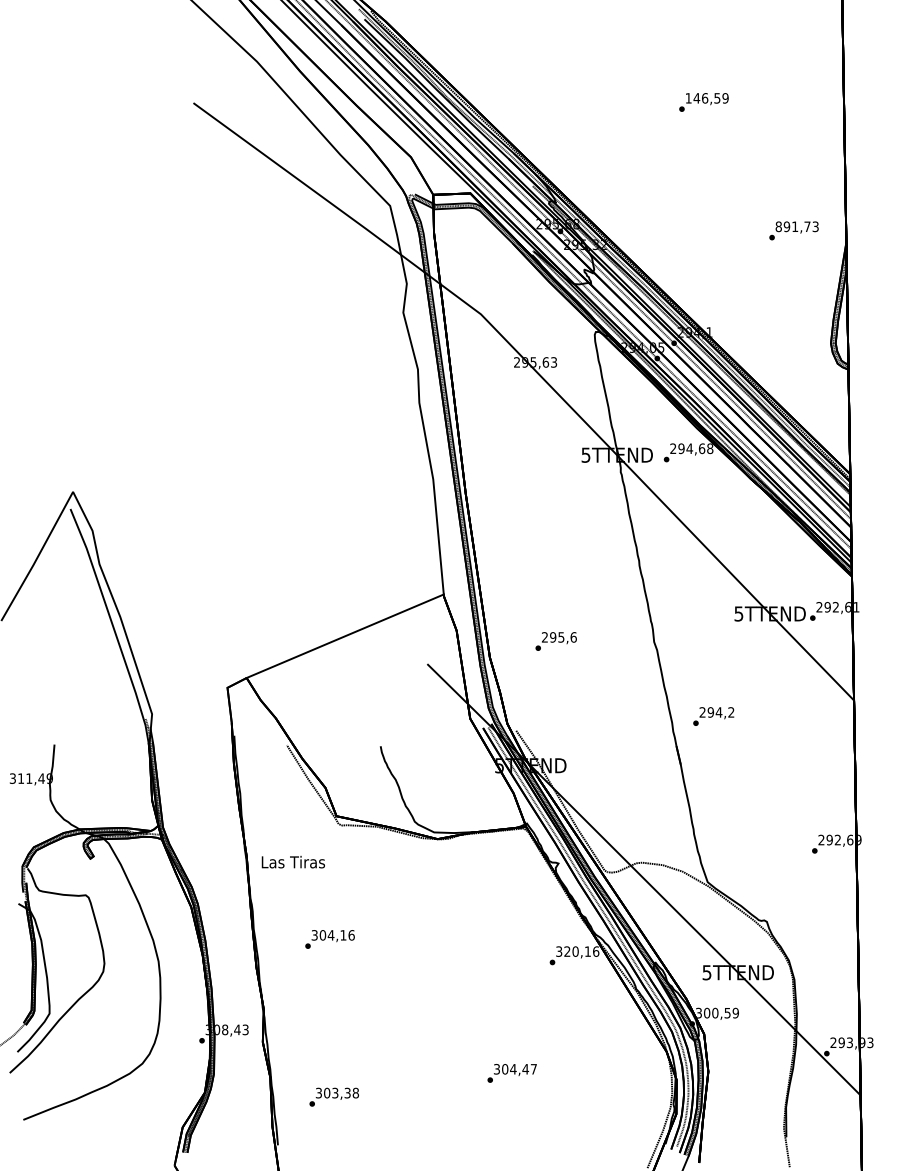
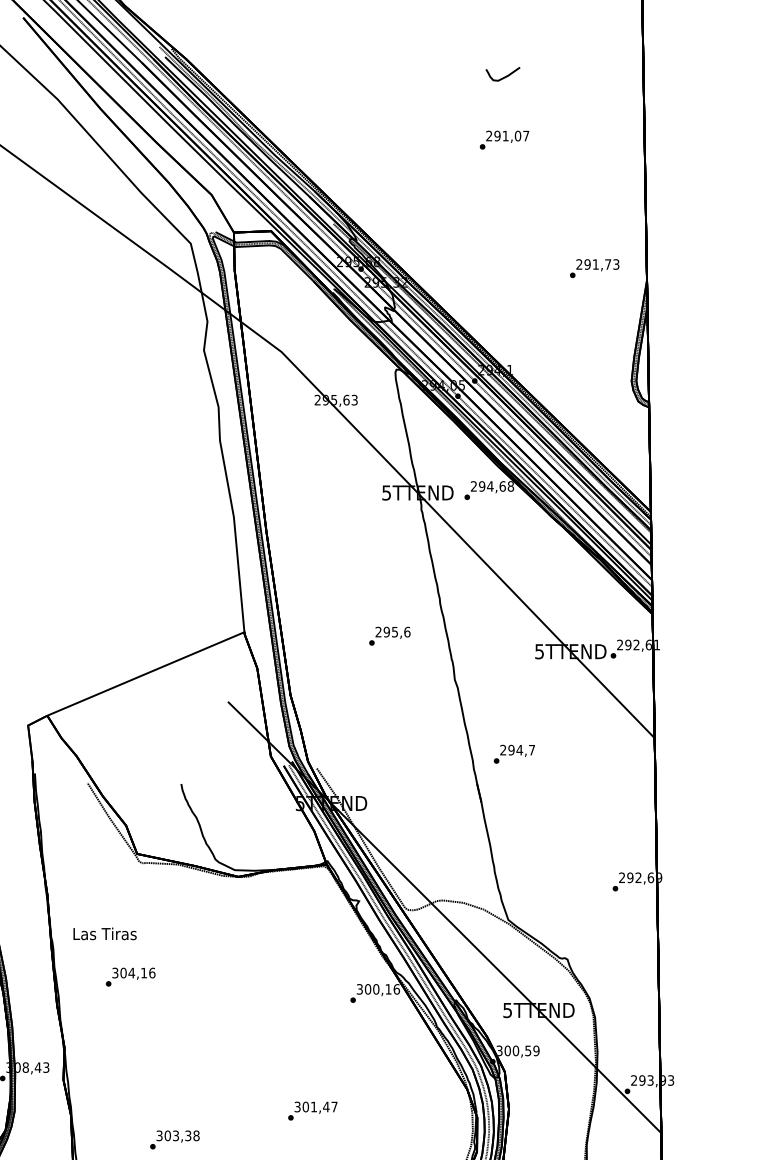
curve: (704, 38) -> (505, 76), added
text: (706, 98) -> (507, 136), 146,59 -> 291,07
text: (778, 226) -> (579, 264), 891,73 -> 291,73
text: (555, 641) -> (389, 636), moved
text: (731, 712) -> (532, 750), 294,2 -> 294,7
text: (292, 862) -> (104, 934), moved
text: (567, 951) -> (368, 989), 320,16 -> 300,16
text: (513, 1069) -> (314, 1107), 304,47 -> 301,47
text: (333, 1096) -> (174, 1139), moved

